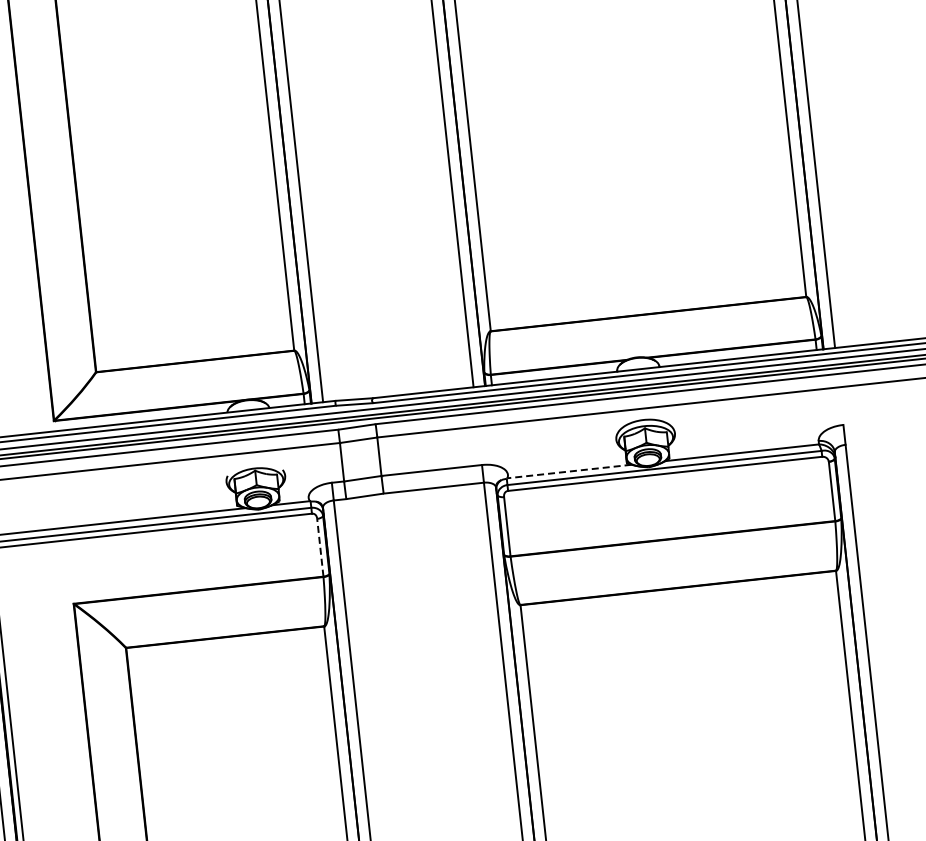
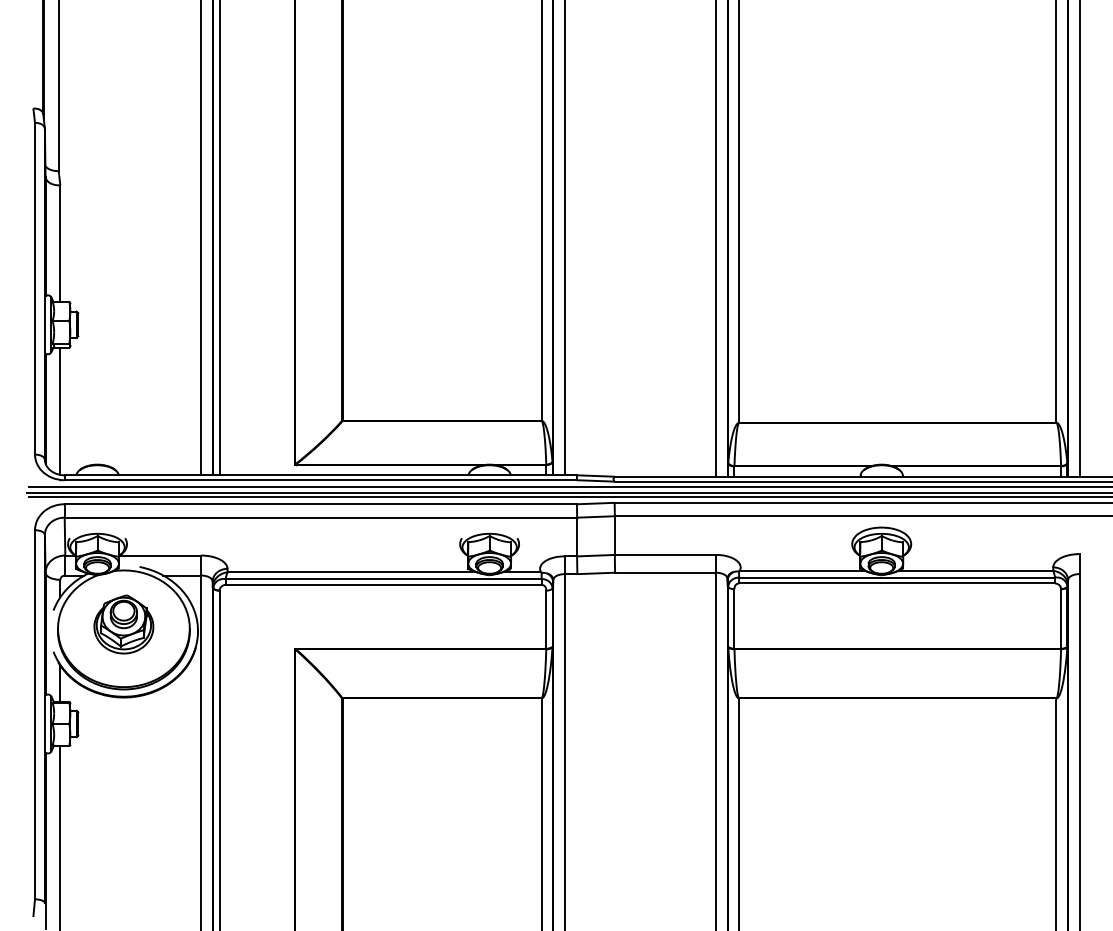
line: (568, 471) -> (801, 570), dashed -> solid
line: (320, 547) -> (546, 619), dashed -> solid

